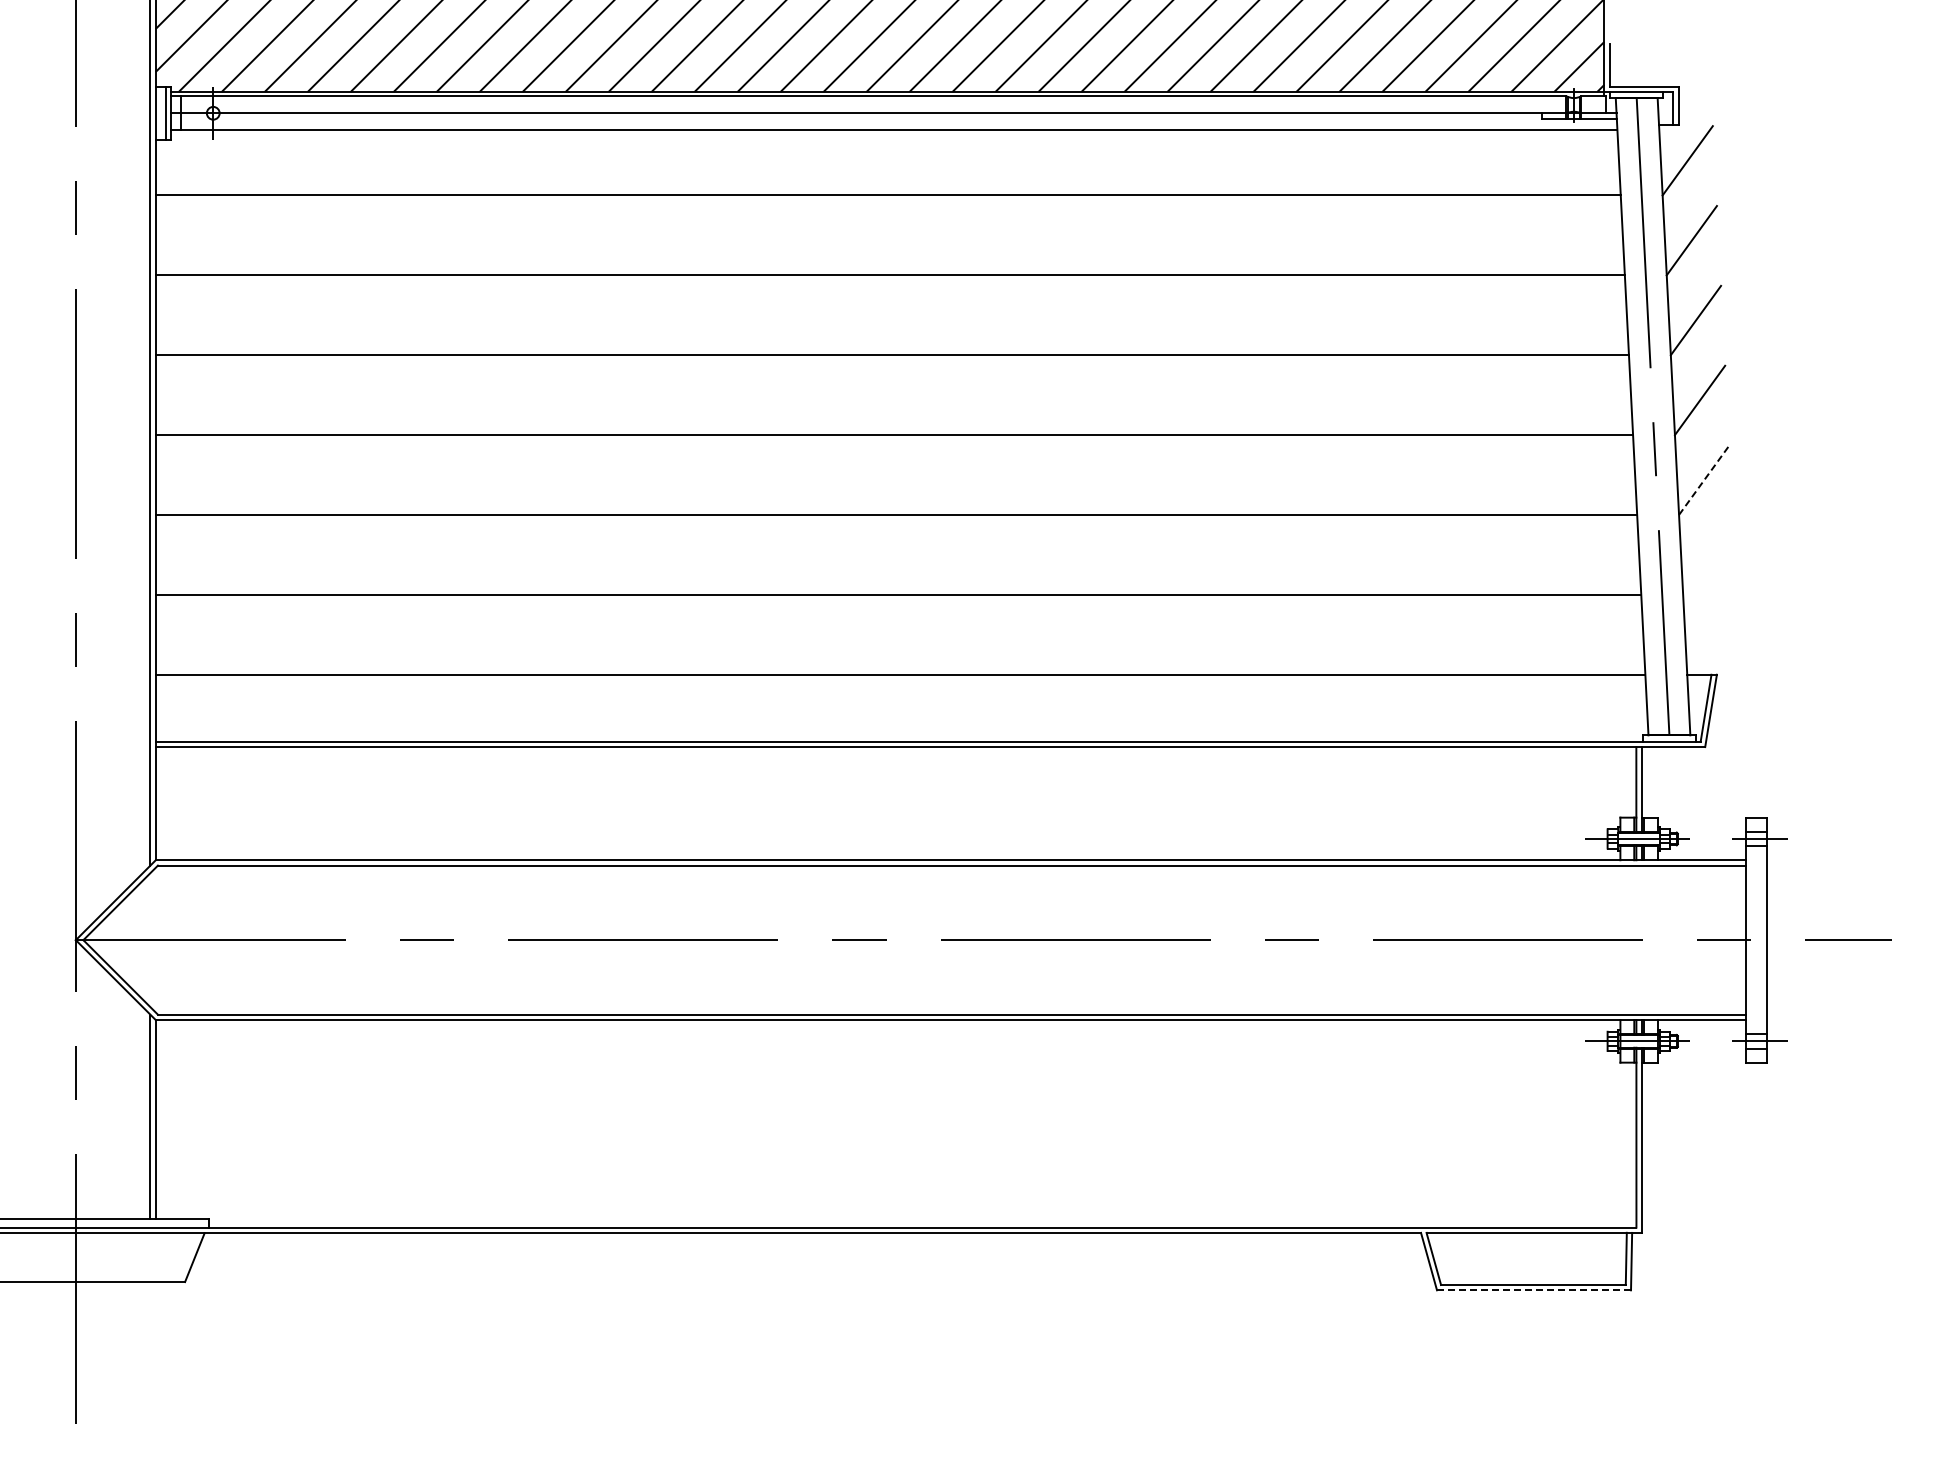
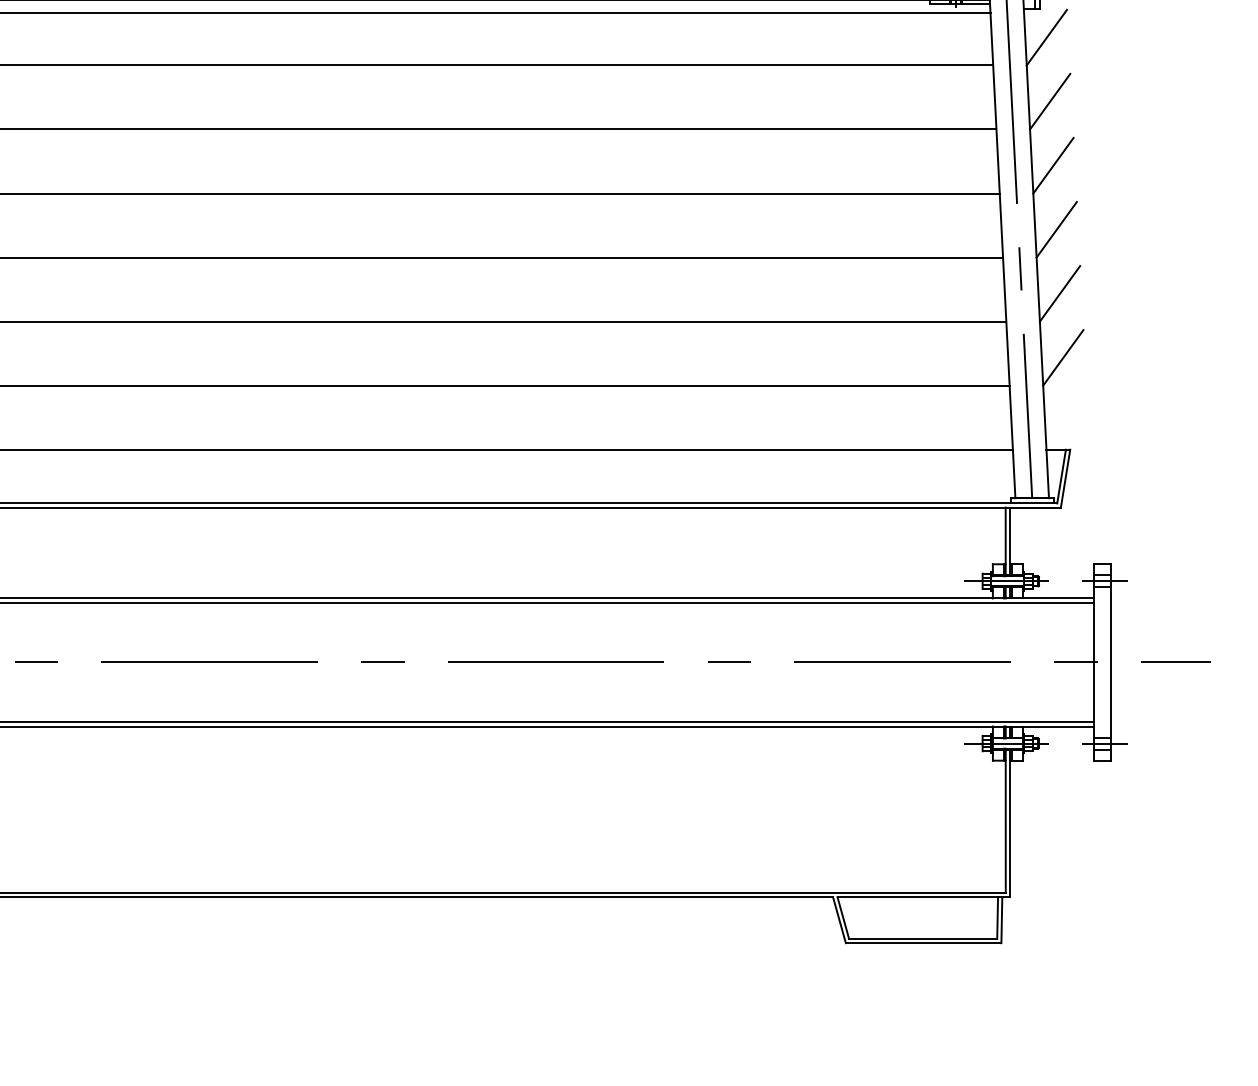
line: (1704, 480) -> (1060, 293), dashed -> solid
line: (1708, 559) -> (1063, 357), added
line: (1534, 1290) -> (924, 943), dashed -> solid

